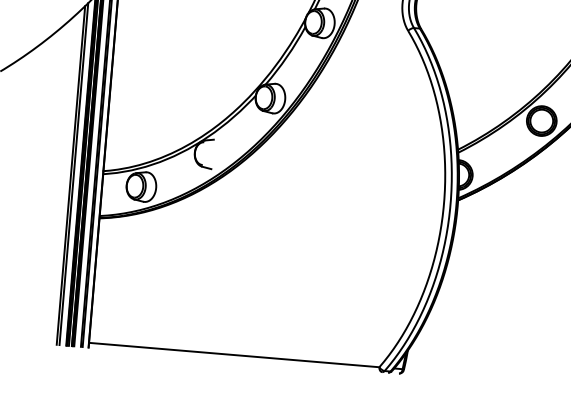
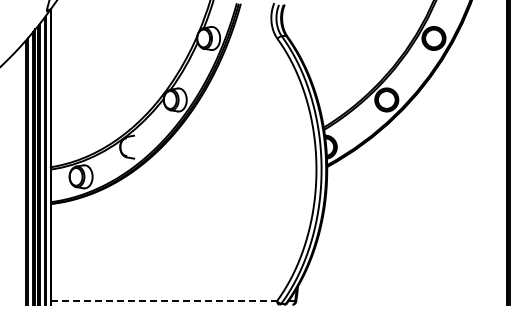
line: (234, 355) -> (164, 301), solid -> dashed

